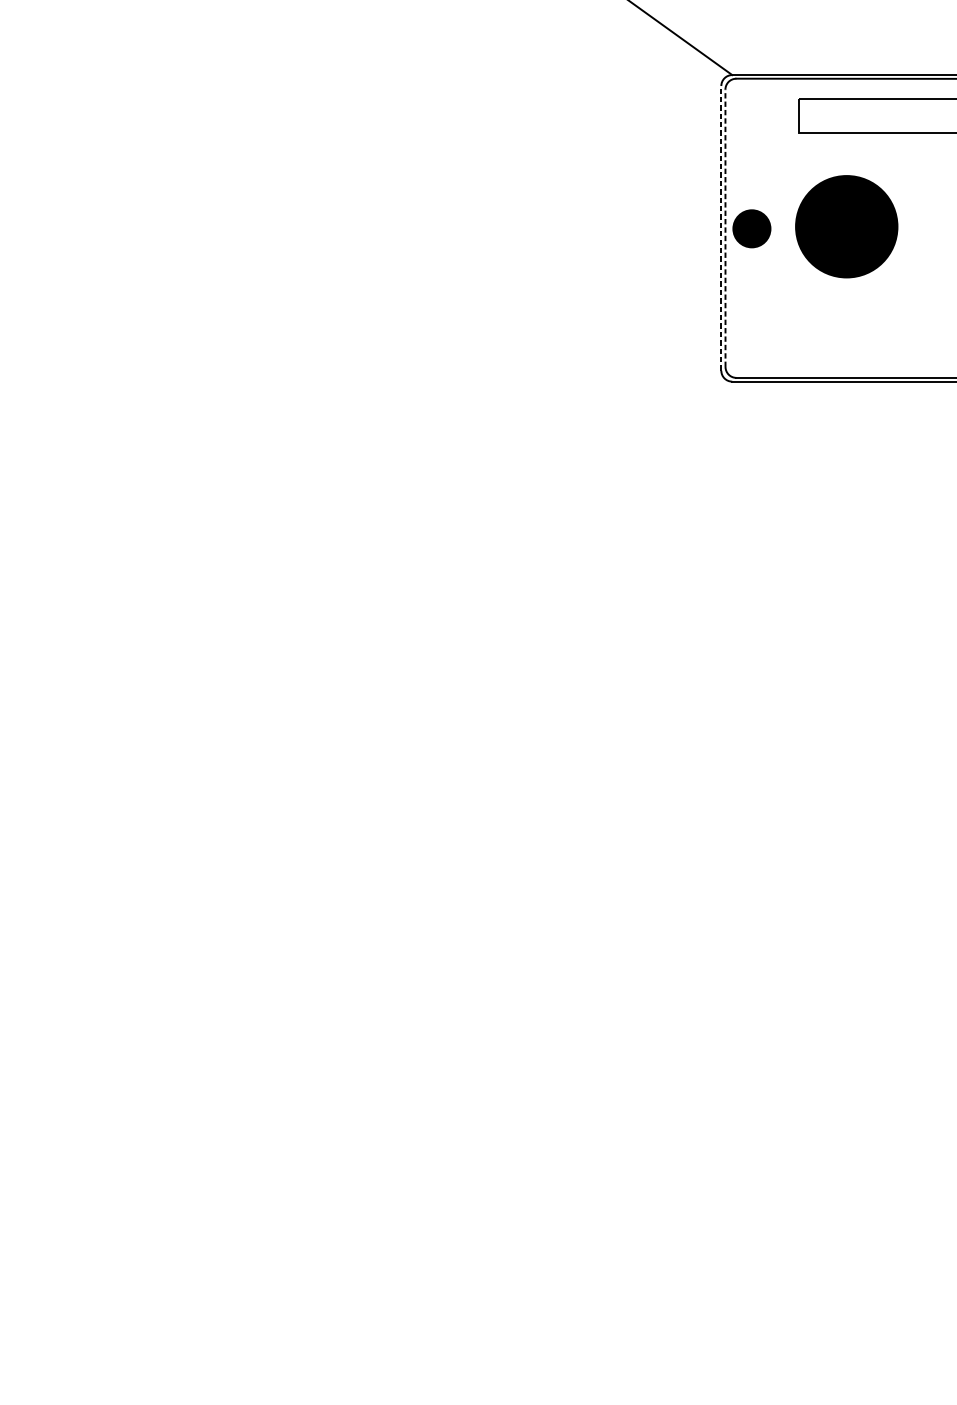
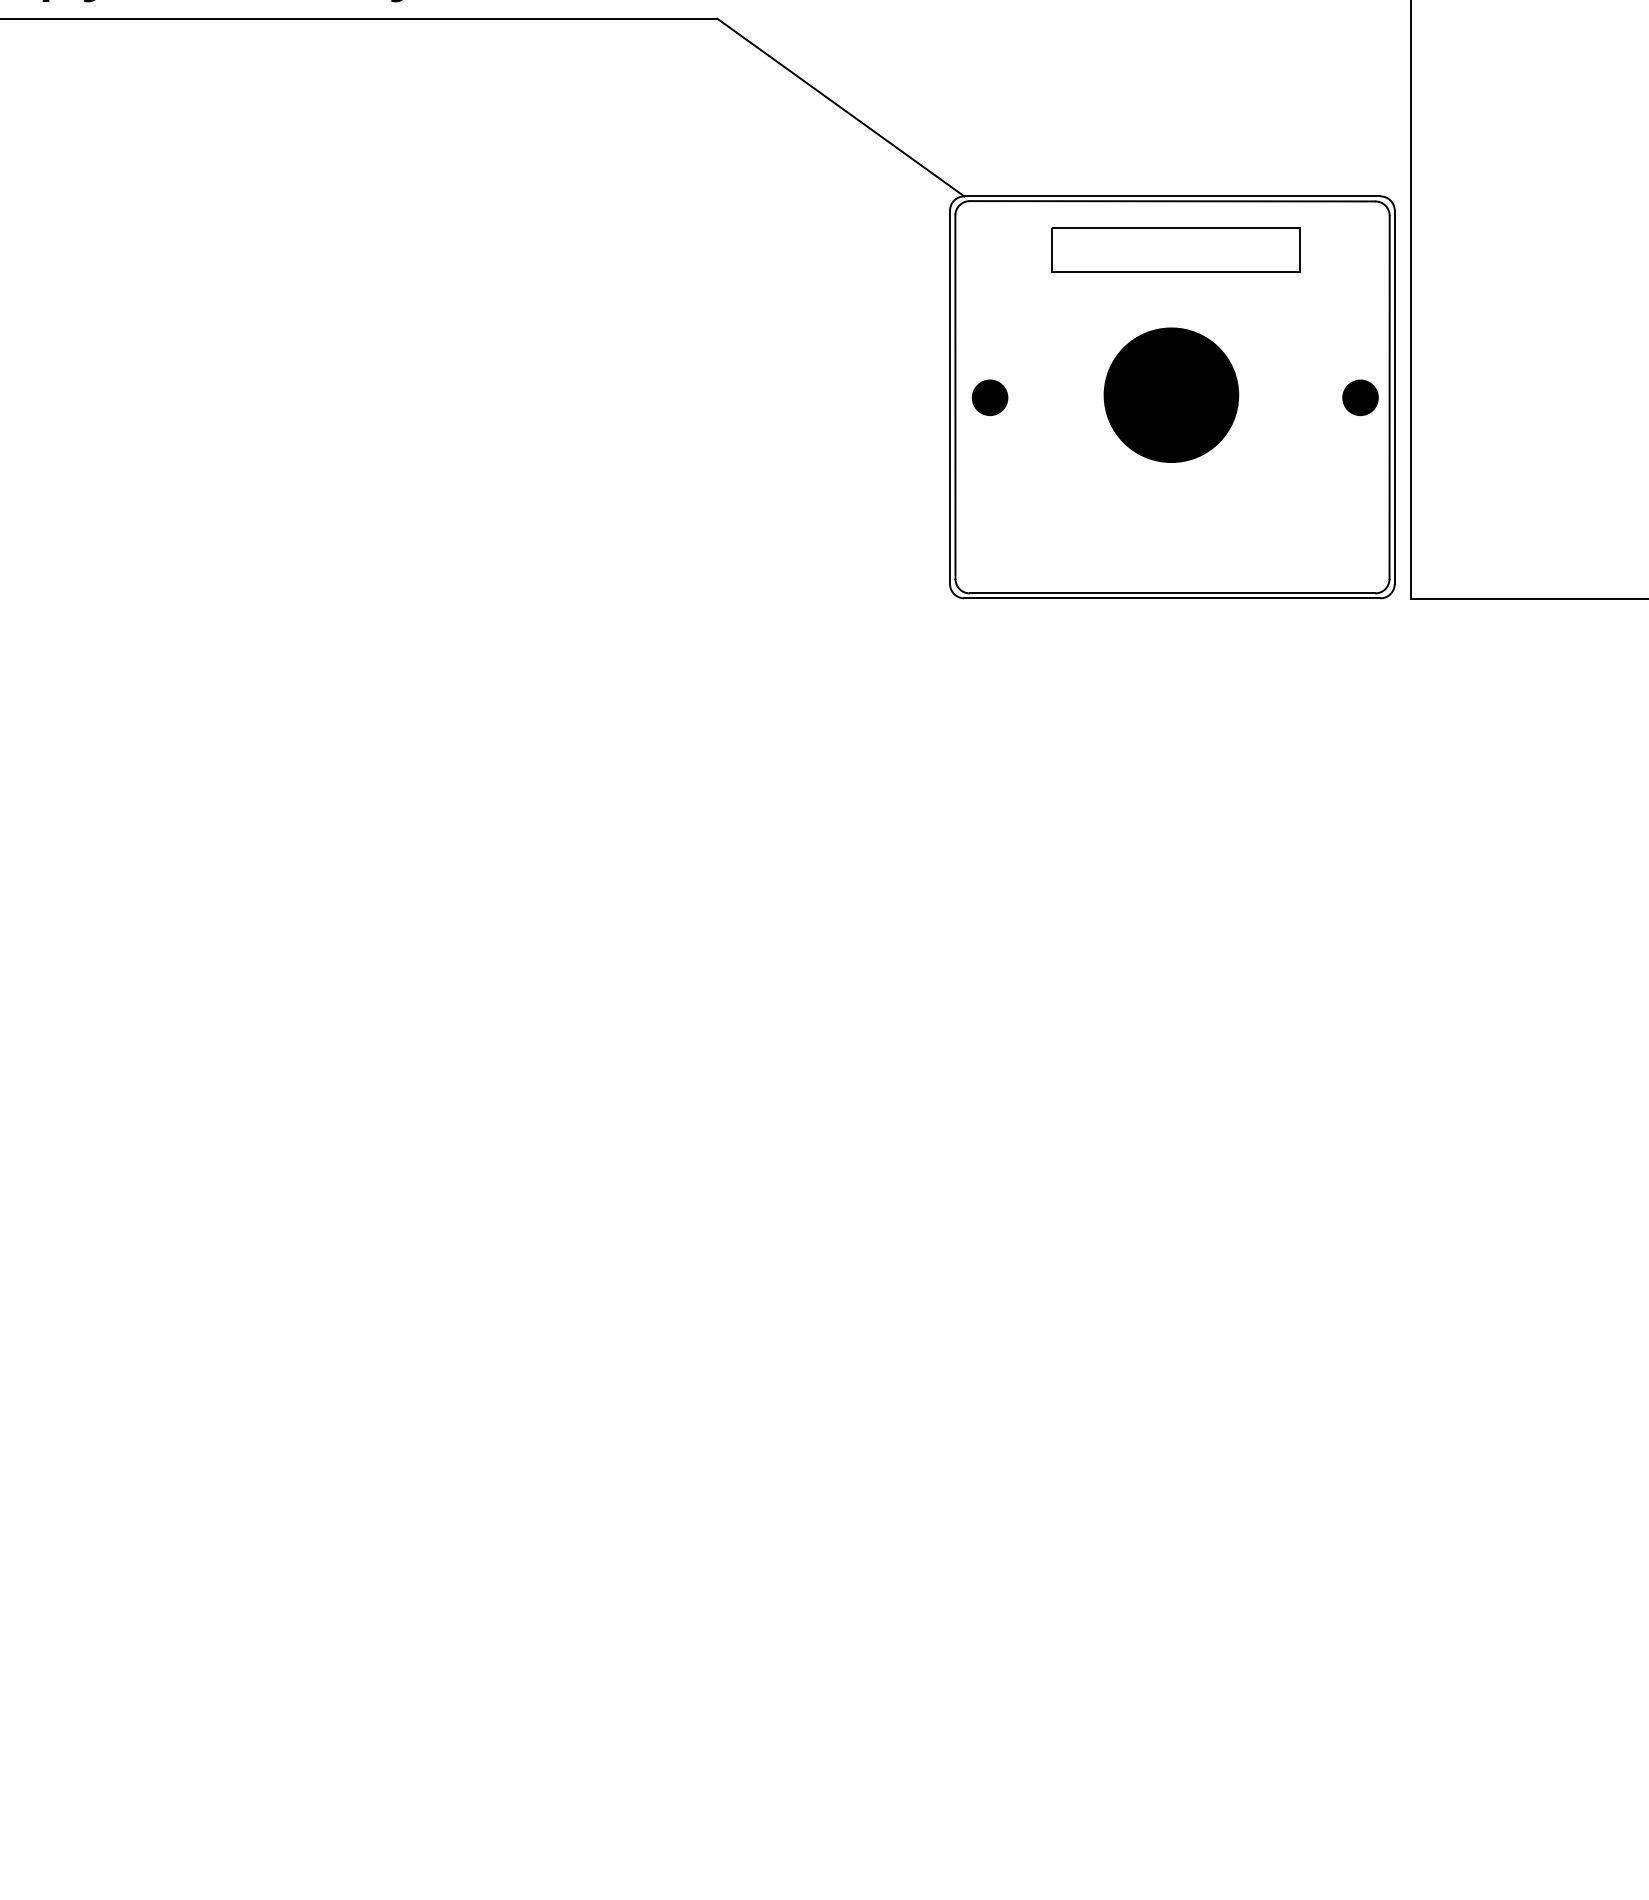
part: (846, 226) -> (1171, 394), moved
line: (720, 228) -> (949, 397), dashed -> solid
line: (725, 228) -> (955, 397), dashed -> solid
part: (751, 228) -> (989, 397), size x0.71

